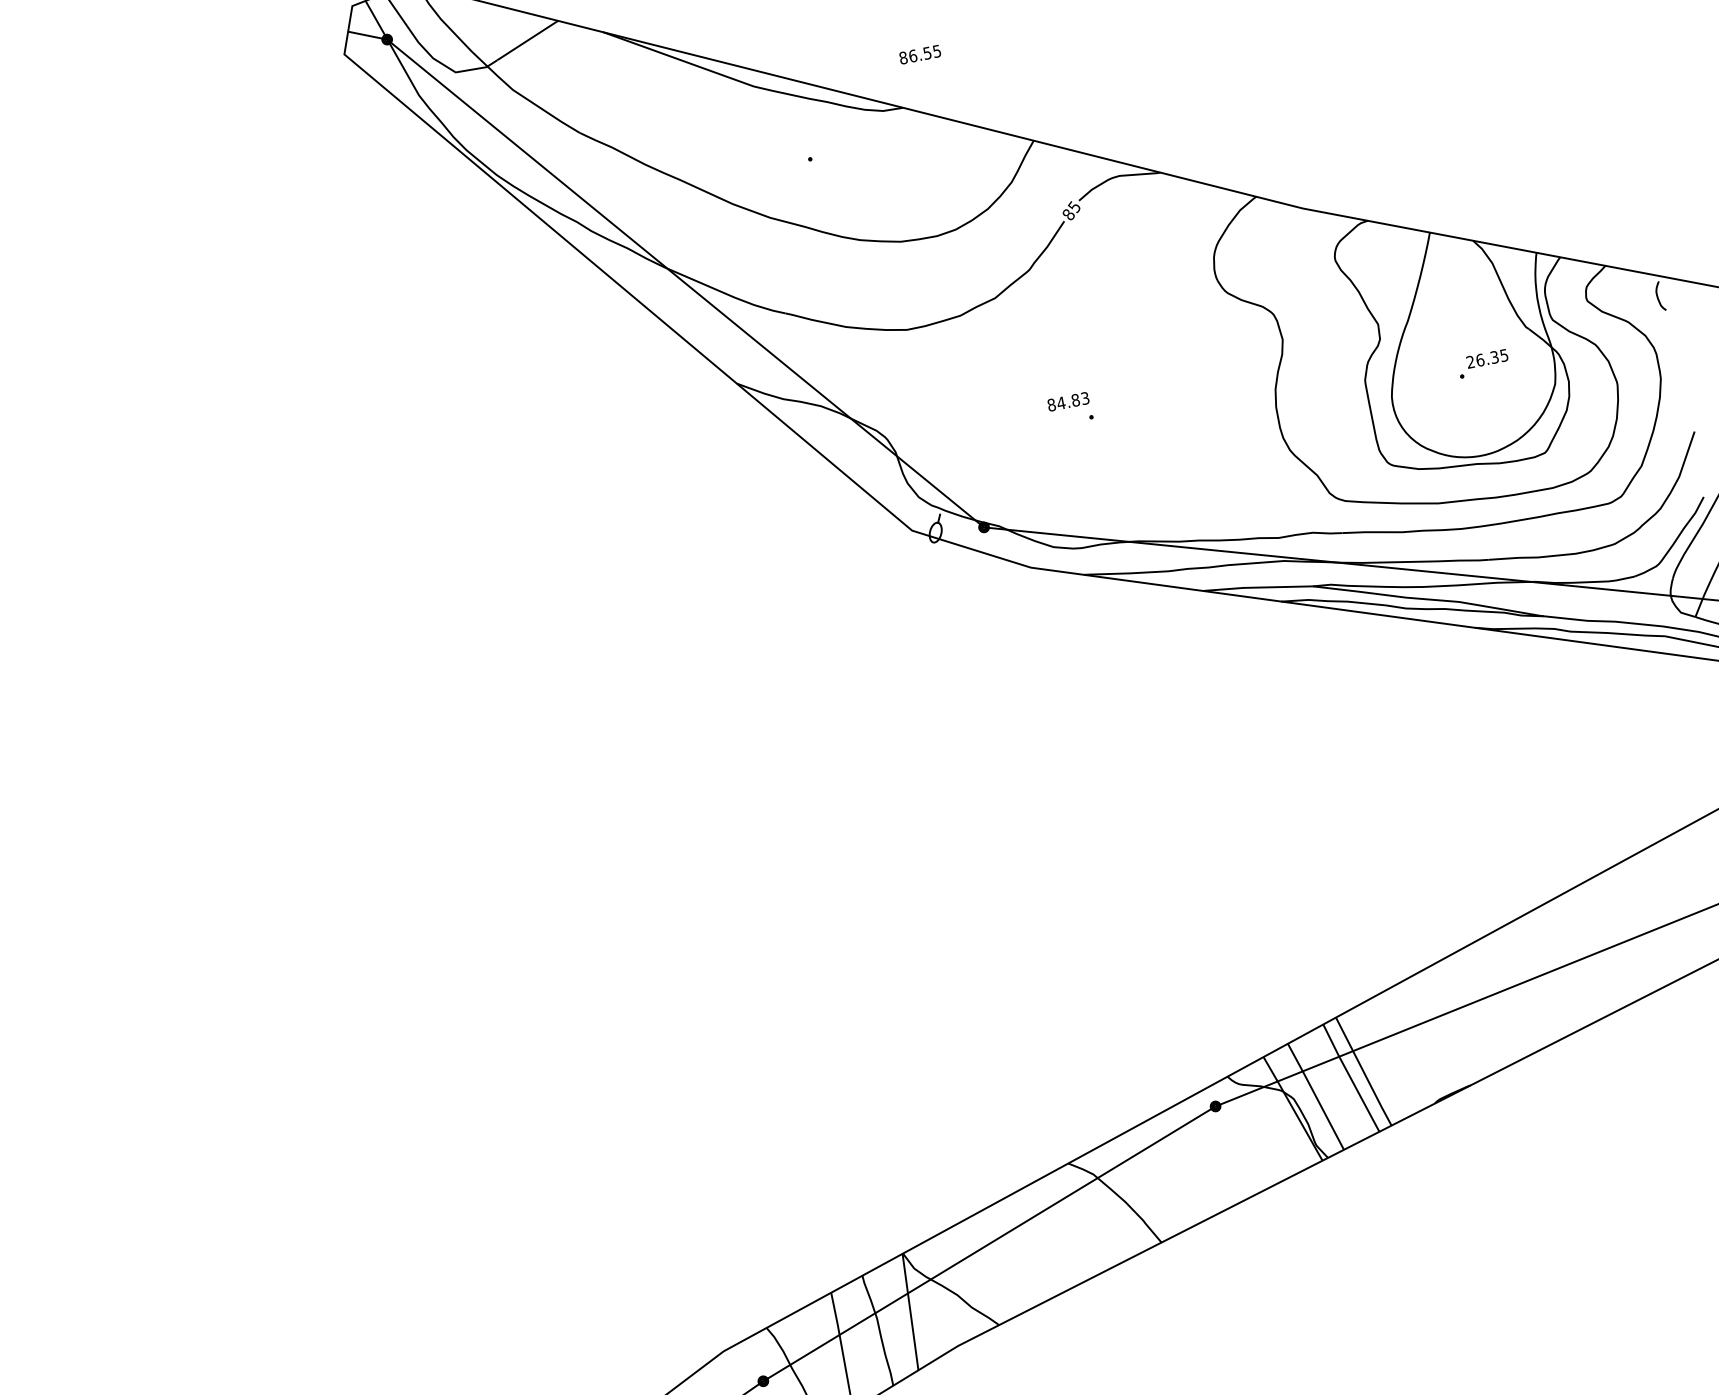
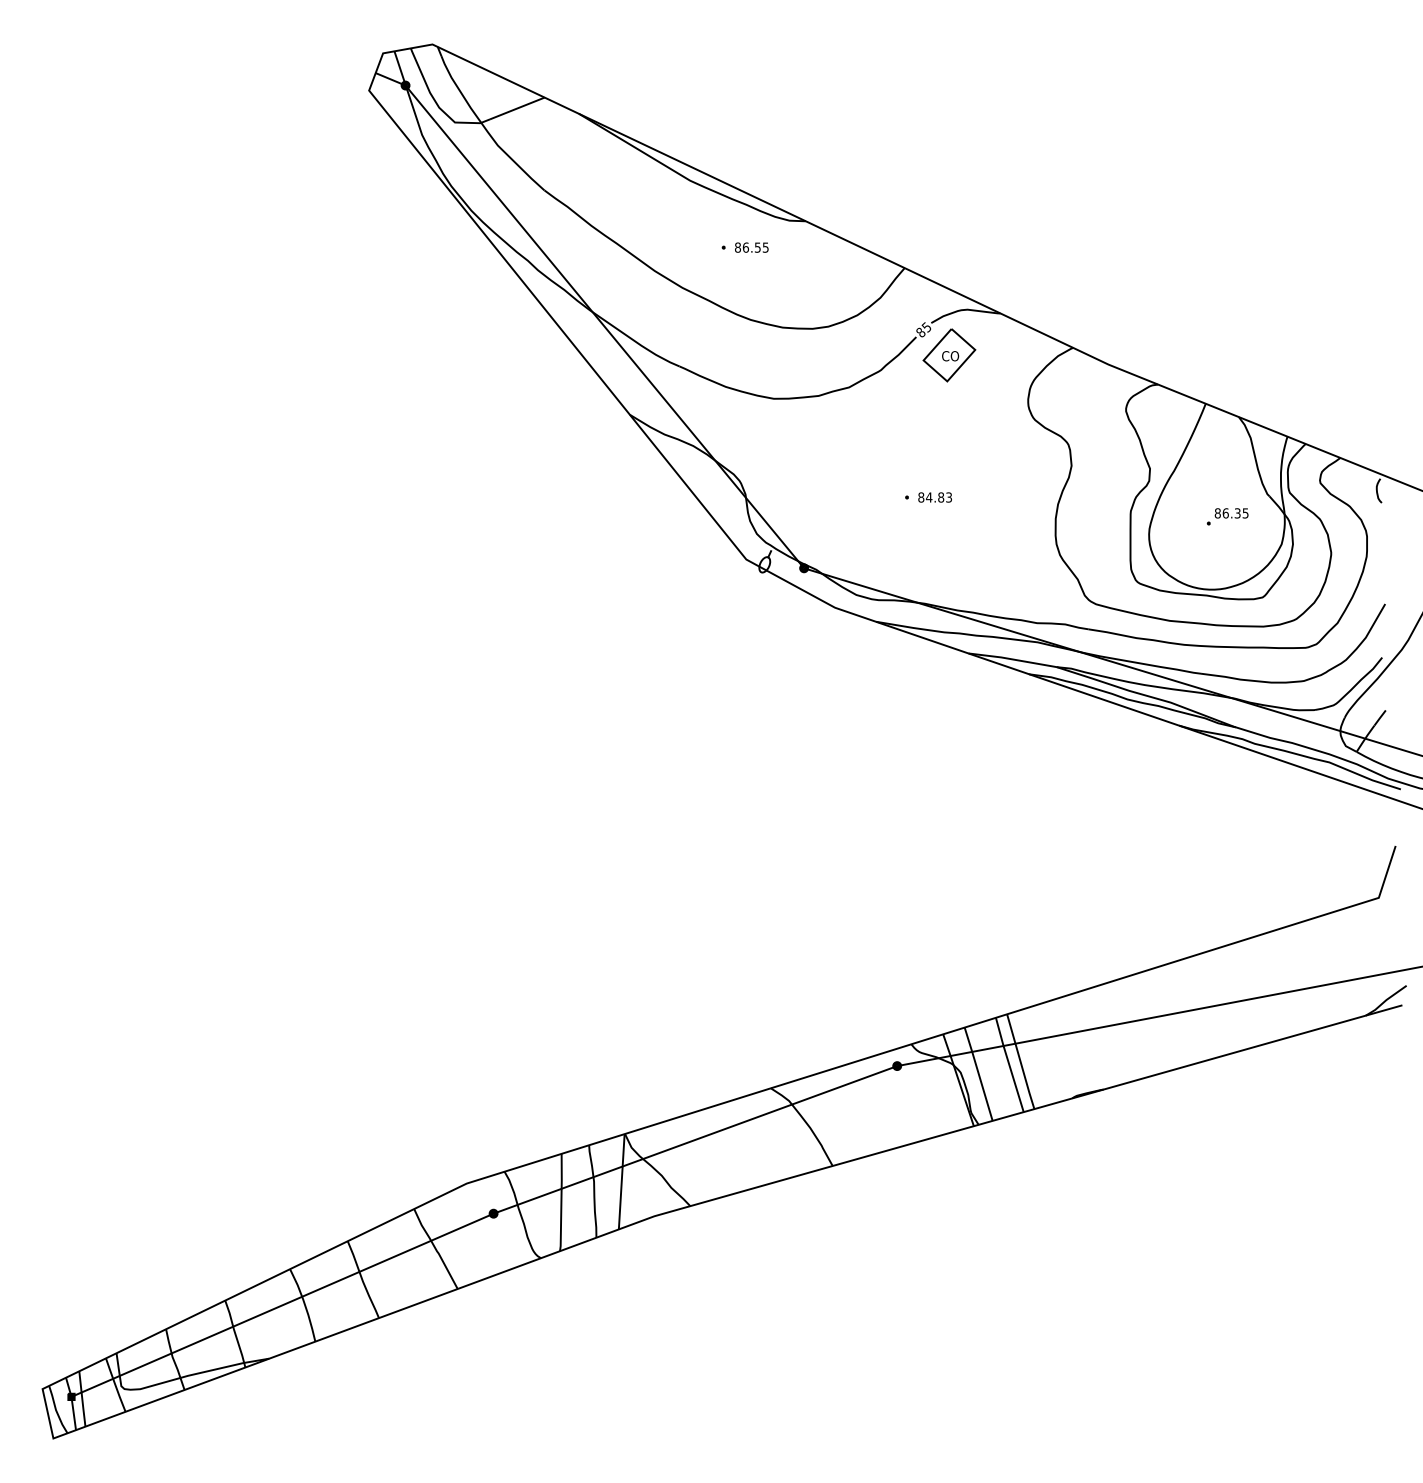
text: (919, 54) -> (751, 247), moved
part: (1108, 235) -> (949, 355), added
text: (1470, 362) -> (1217, 513), 26.35 -> 86.35
text: (1067, 401) -> (934, 497), moved

